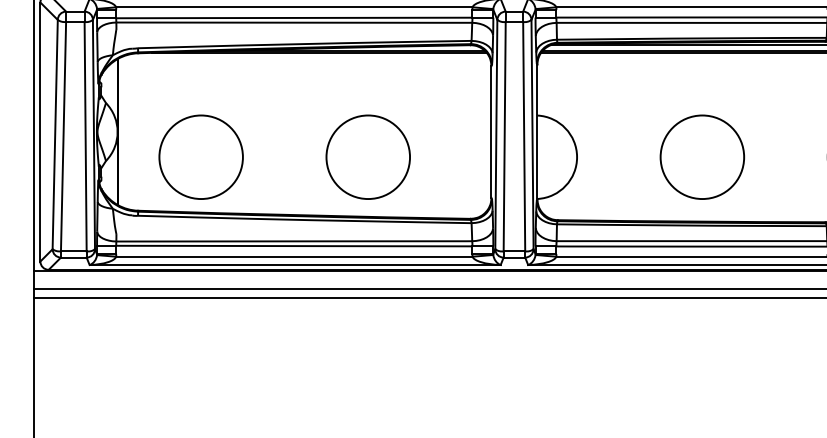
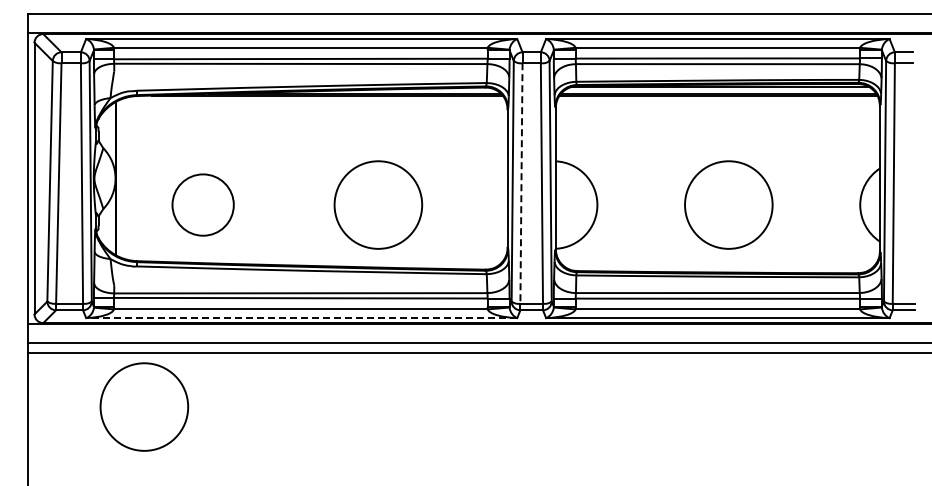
line: (504, 137) -> (521, 184), solid -> dashed
circle: (200, 156) -> (202, 204), size x0.7
line: (294, 265) -> (301, 318), solid -> dashed
circle: (145, 349) -> (144, 406), added

